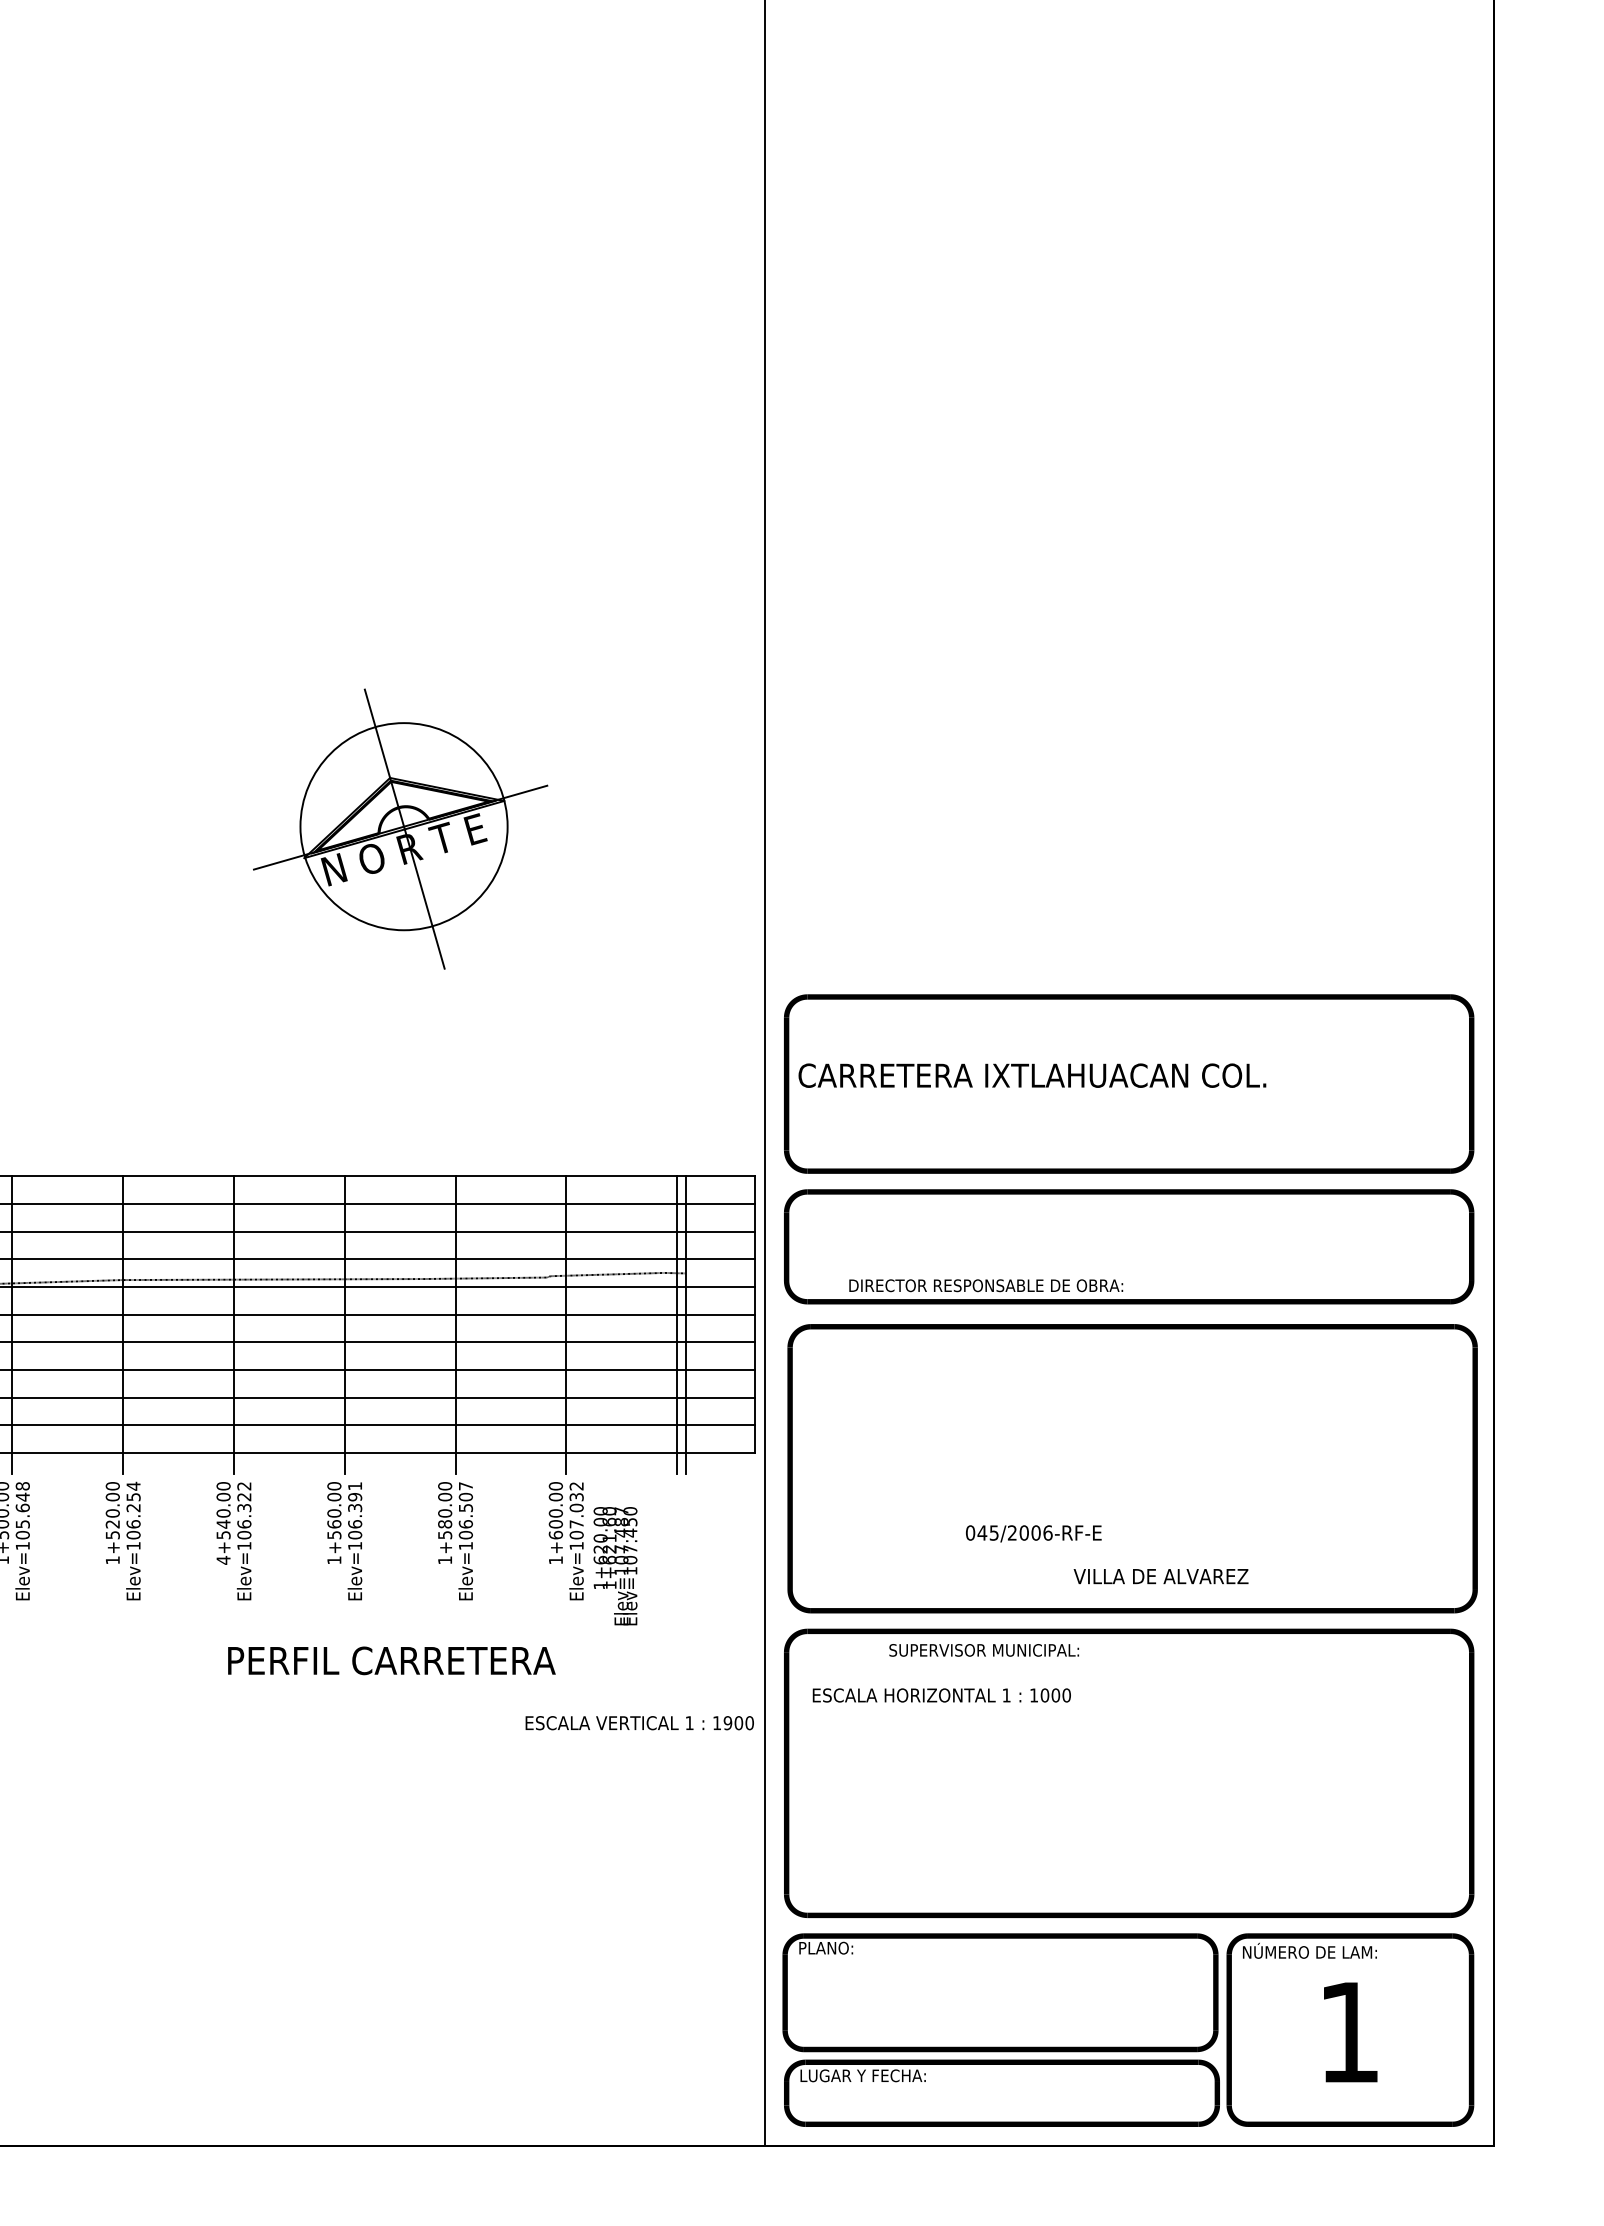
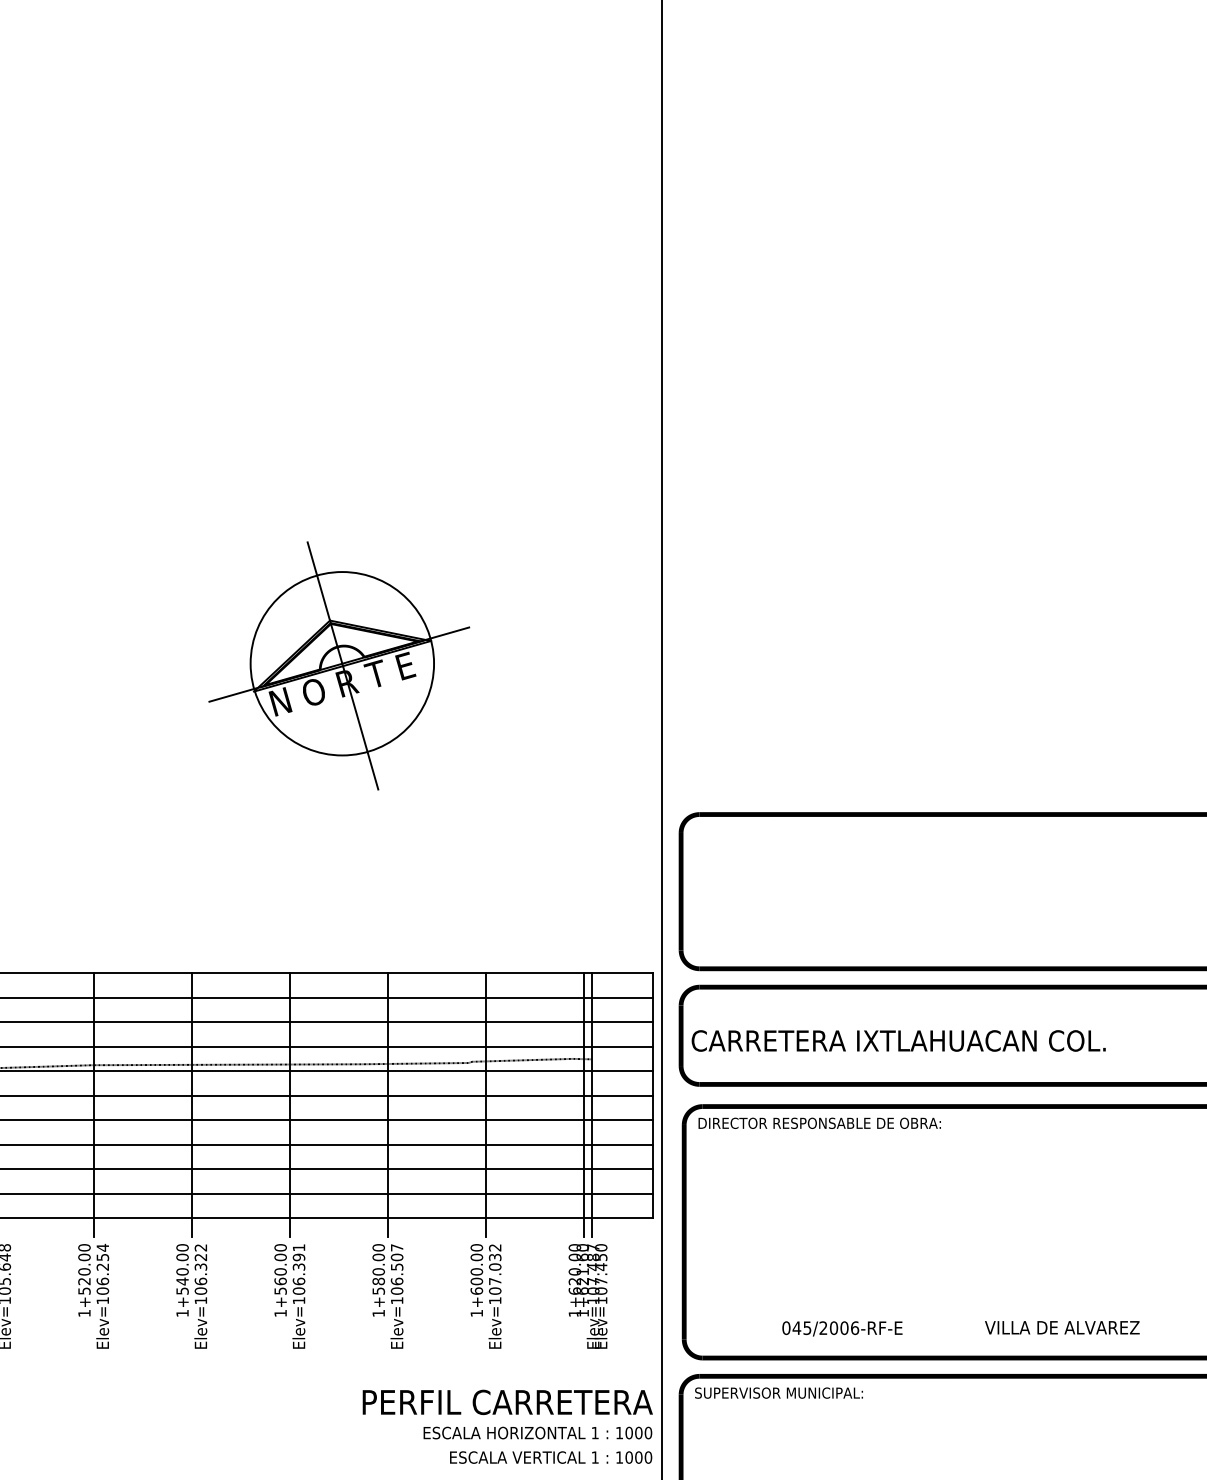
text: (1032, 1075) -> (898, 1040), moved
text: (986, 1285) -> (820, 1123), moved
text: (1033, 1533) -> (842, 1328), moved
text: (223, 1560) -> (182, 1313), 4+540.00 -> 1+540.00
text: (615, 1566) -> (588, 1296), moved
text: (1160, 1576) -> (1061, 1327), moved
text: (983, 1650) -> (778, 1393), moved
text: (391, 1660) -> (507, 1402), moved
text: (941, 1695) -> (537, 1433), moved
text: (727, 1723) -> (628, 1457), 1900 -> 1000

